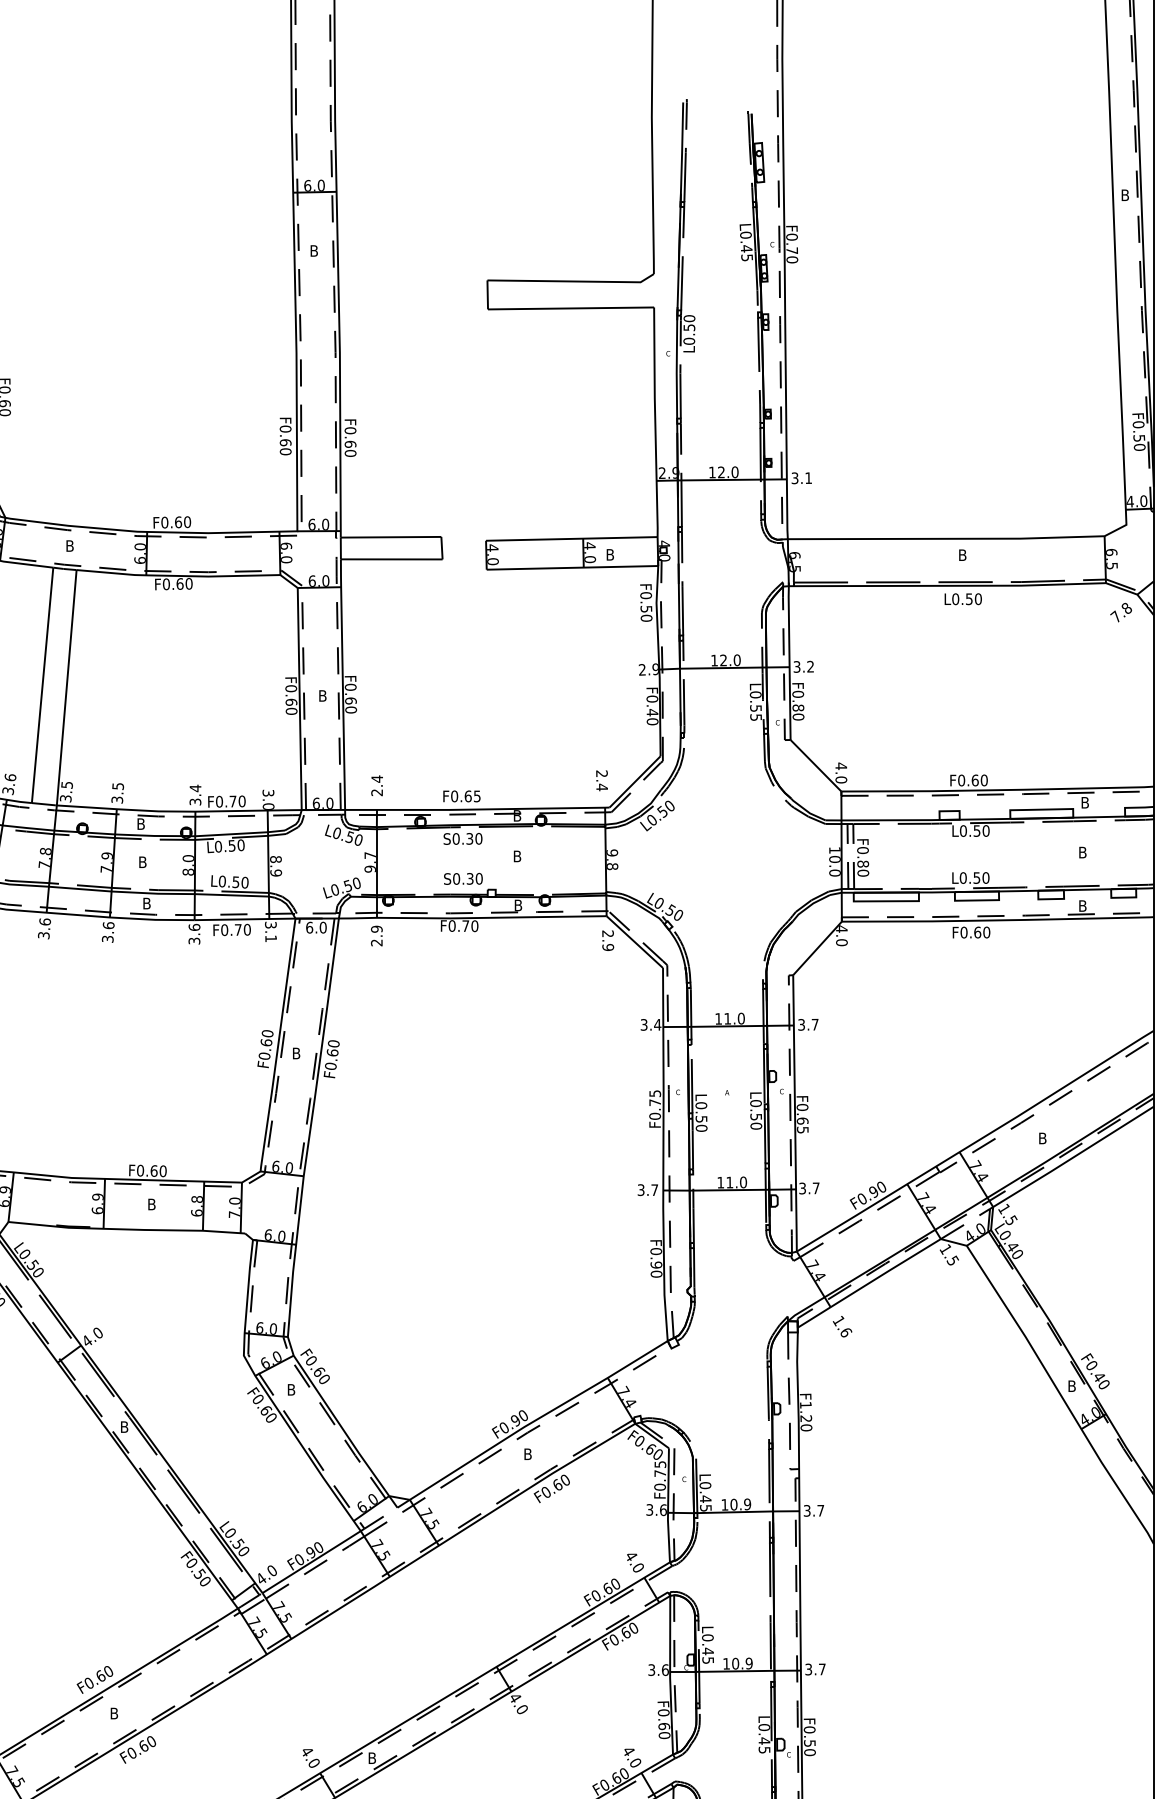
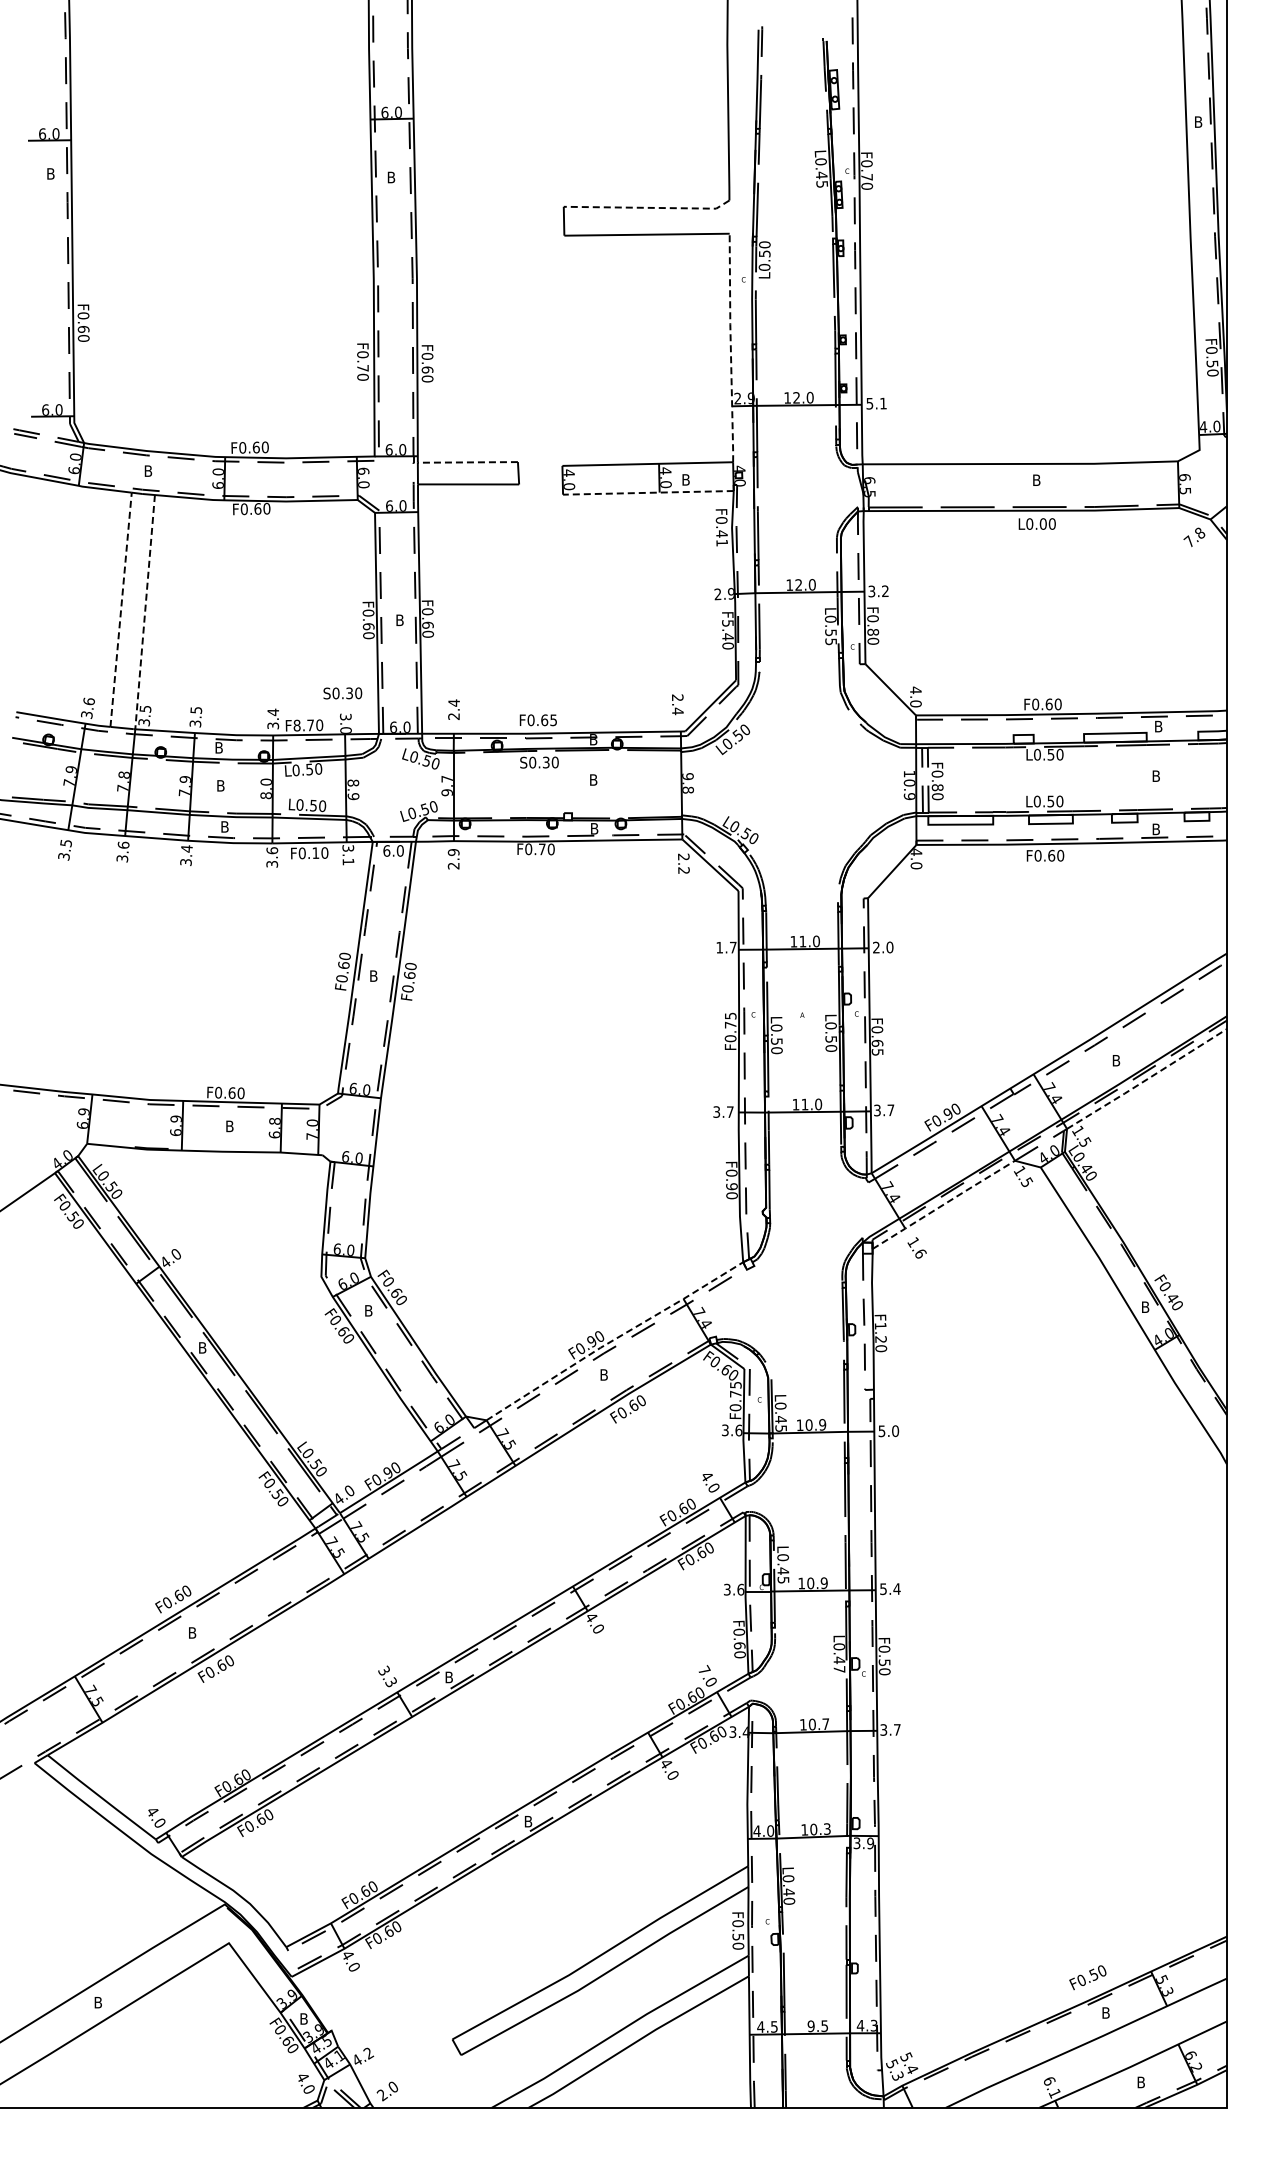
line: (572, 281) -> (648, 207), solid -> dashed
line: (654, 422) -> (730, 348), solid -> dashed
text: (285, 441) -> (362, 367), F0.60 -> F0.70
text: (795, 477) -> (870, 402), 3.1 -> 5.1
line: (390, 537) -> (467, 462), solid -> dashed
line: (572, 567) -> (648, 492), solid -> dashed
text: (968, 598) -> (1042, 523), L0.50 -> L0.00
text: (646, 613) -> (722, 538), F0.50 -> F0.41
line: (42, 685) -> (121, 609), solid -> dashed
line: (67, 688) -> (145, 612), solid -> dashed
text: (651, 699) -> (727, 623), F0.40 -> F5.40
text: (218, 801) -> (296, 725), F0.70 -> F8.70
text: (833, 872) -> (908, 796), 10.0 -> 10.9
text: (463, 879) -> (342, 693), moved
text: (108, 925) -> (186, 848), 3.6 -> 3.4
text: (237, 929) -> (315, 852), F0.70 -> F0.10
text: (607, 947) -> (683, 870), 2.9 -> 2.2
text: (650, 1024) -> (726, 947), 3.4 -> 1.7
text: (808, 1024) -> (883, 947), 3.7 -> 2.0
line: (1073, 1157) -> (1146, 1079), solid -> dashed
line: (869, 1282) -> (943, 1204), solid -> dashed
line: (538, 1418) -> (614, 1339), solid -> dashed
text: (813, 1511) -> (888, 1431), 3.7 -> 5.0
text: (815, 1668) -> (890, 1588), 3.7 -> 5.4
text: (764, 1750) -> (839, 1669), L0.45 -> L0.47
text: (628, 1751) -> (704, 1670), 4.0 -> 7.0
text: (310, 1757) -> (387, 1676), 4.0 -> 3.3

